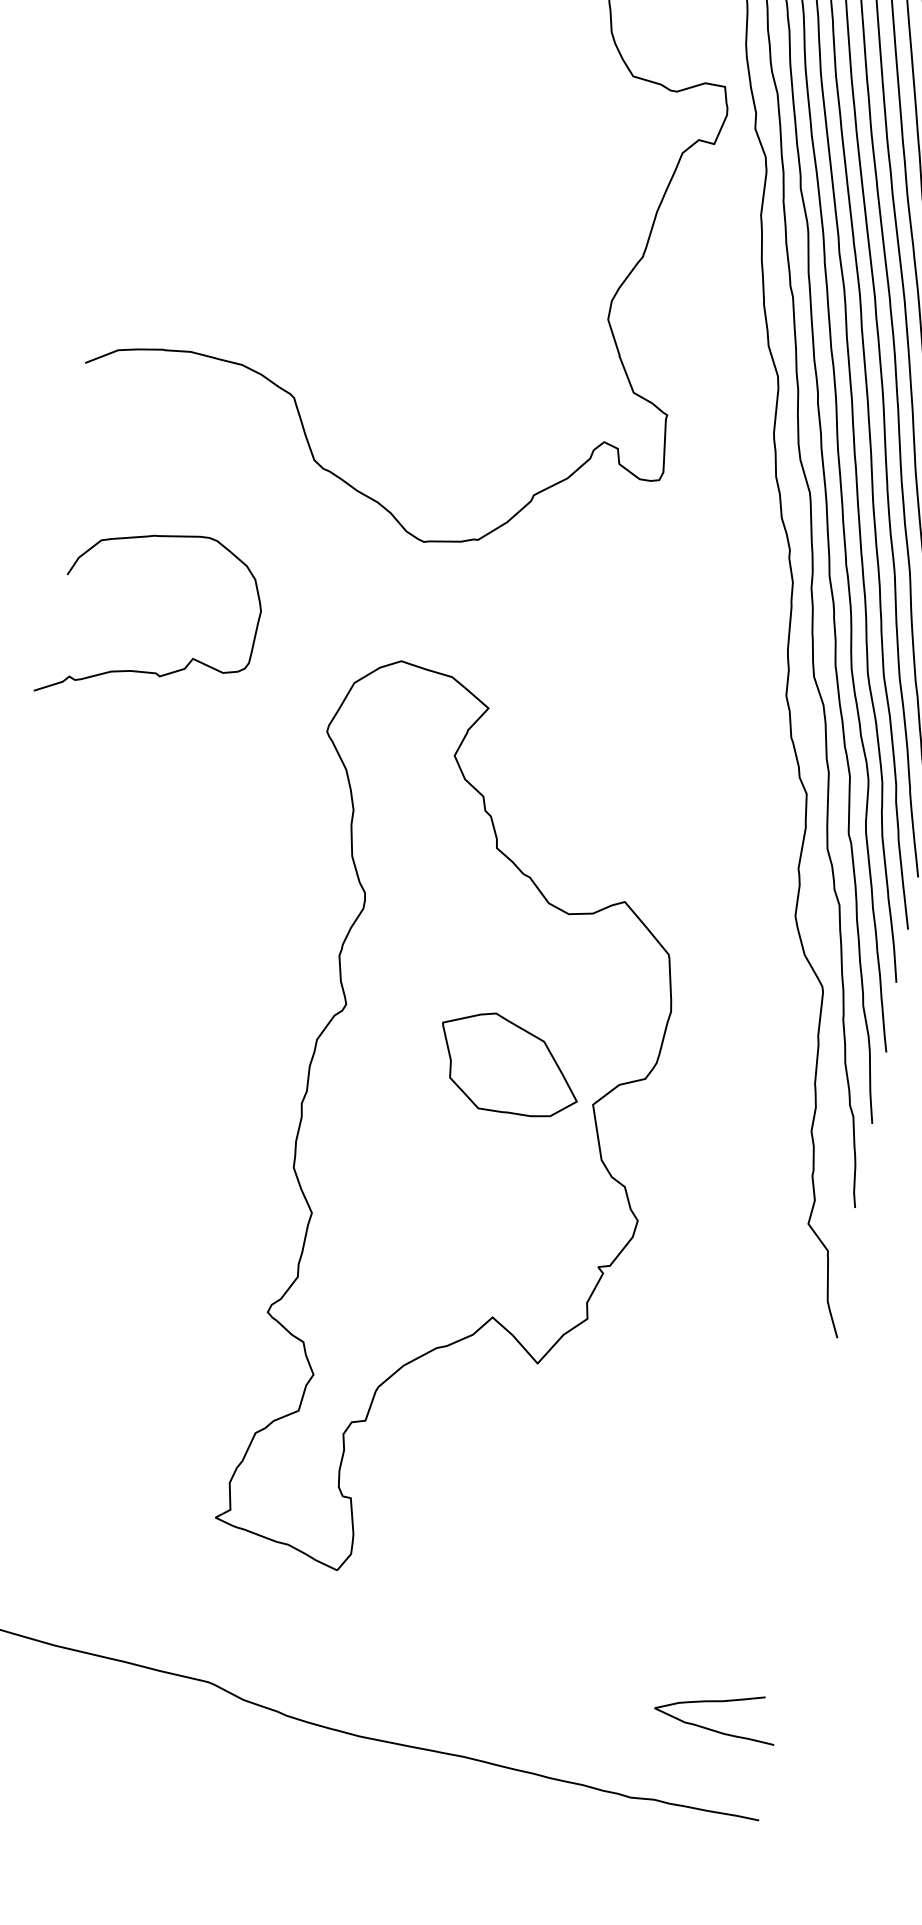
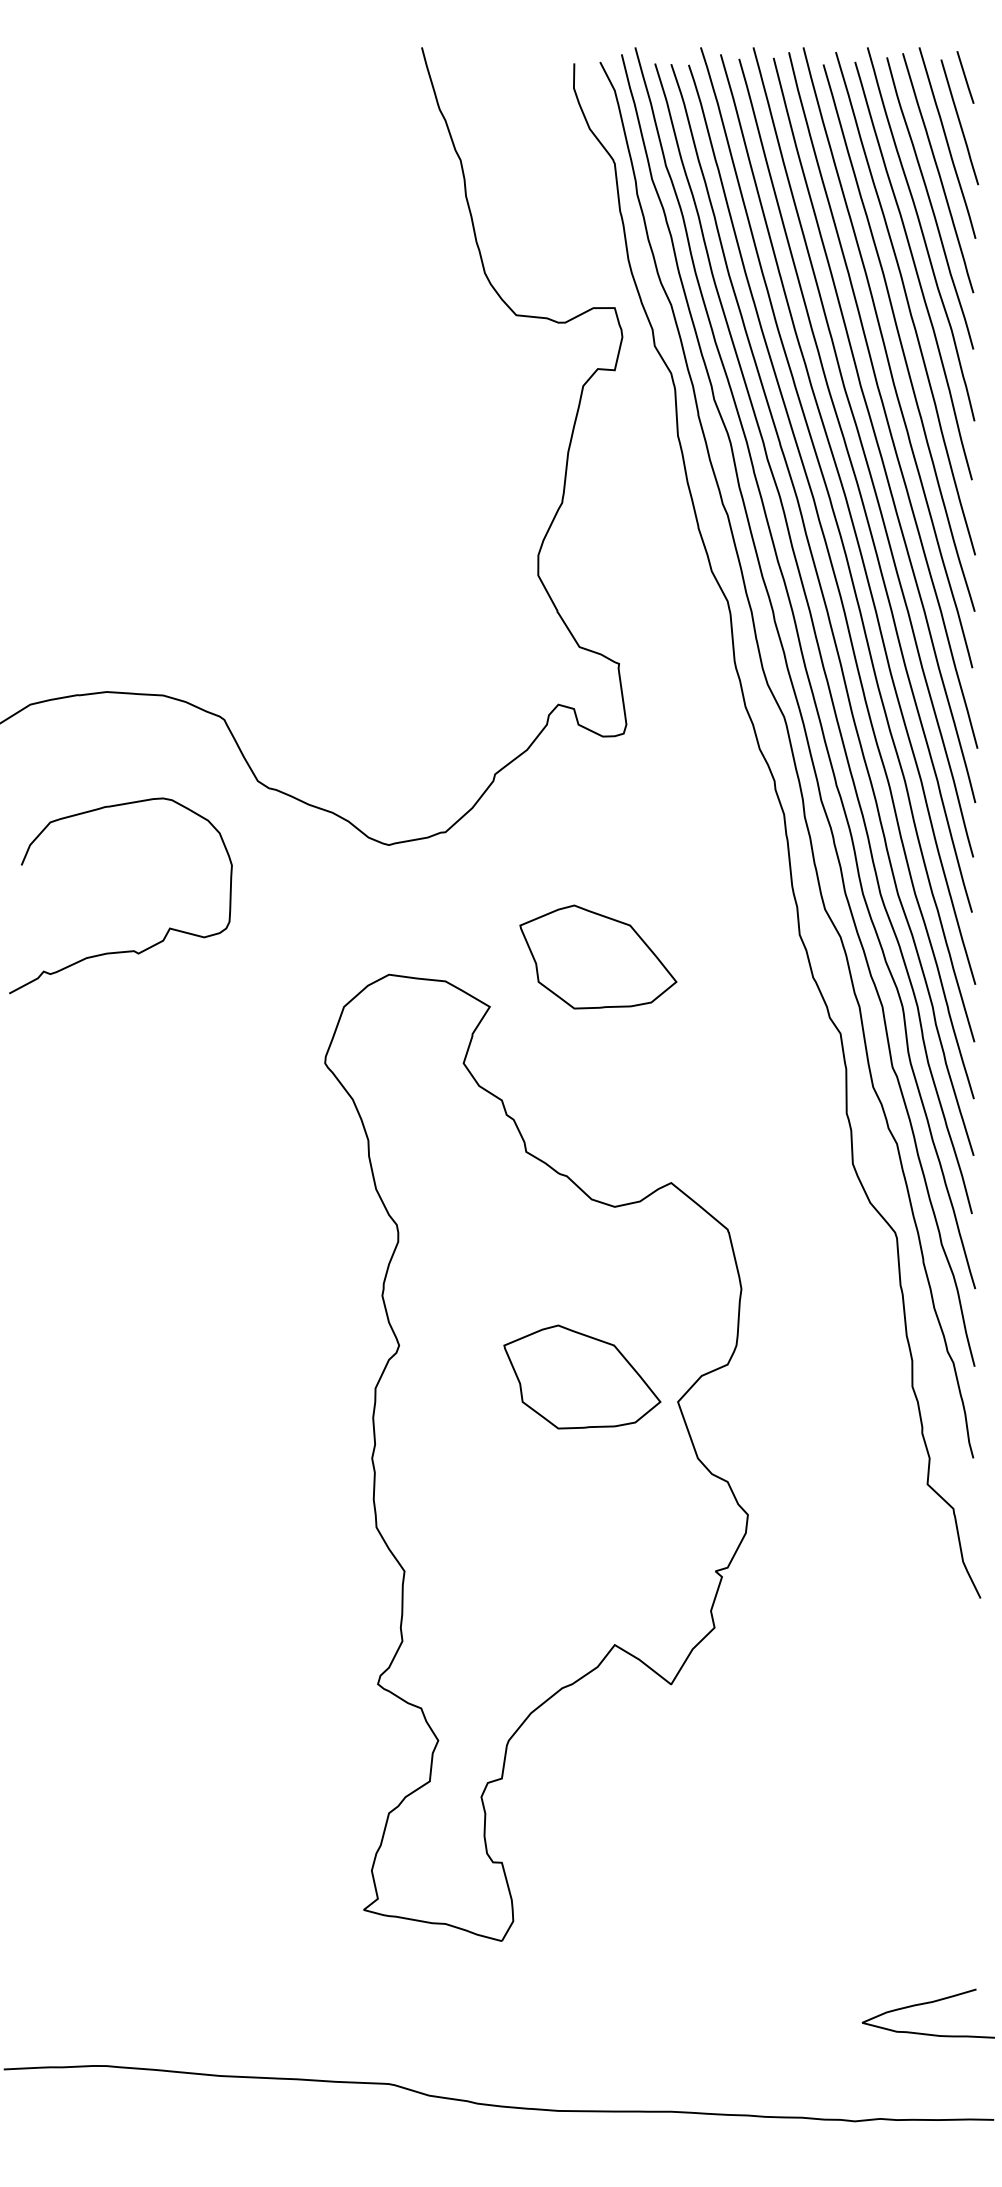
curve: (149, 671) -> (126, 950), moved
part: (597, 680) -> (598, 956), added

